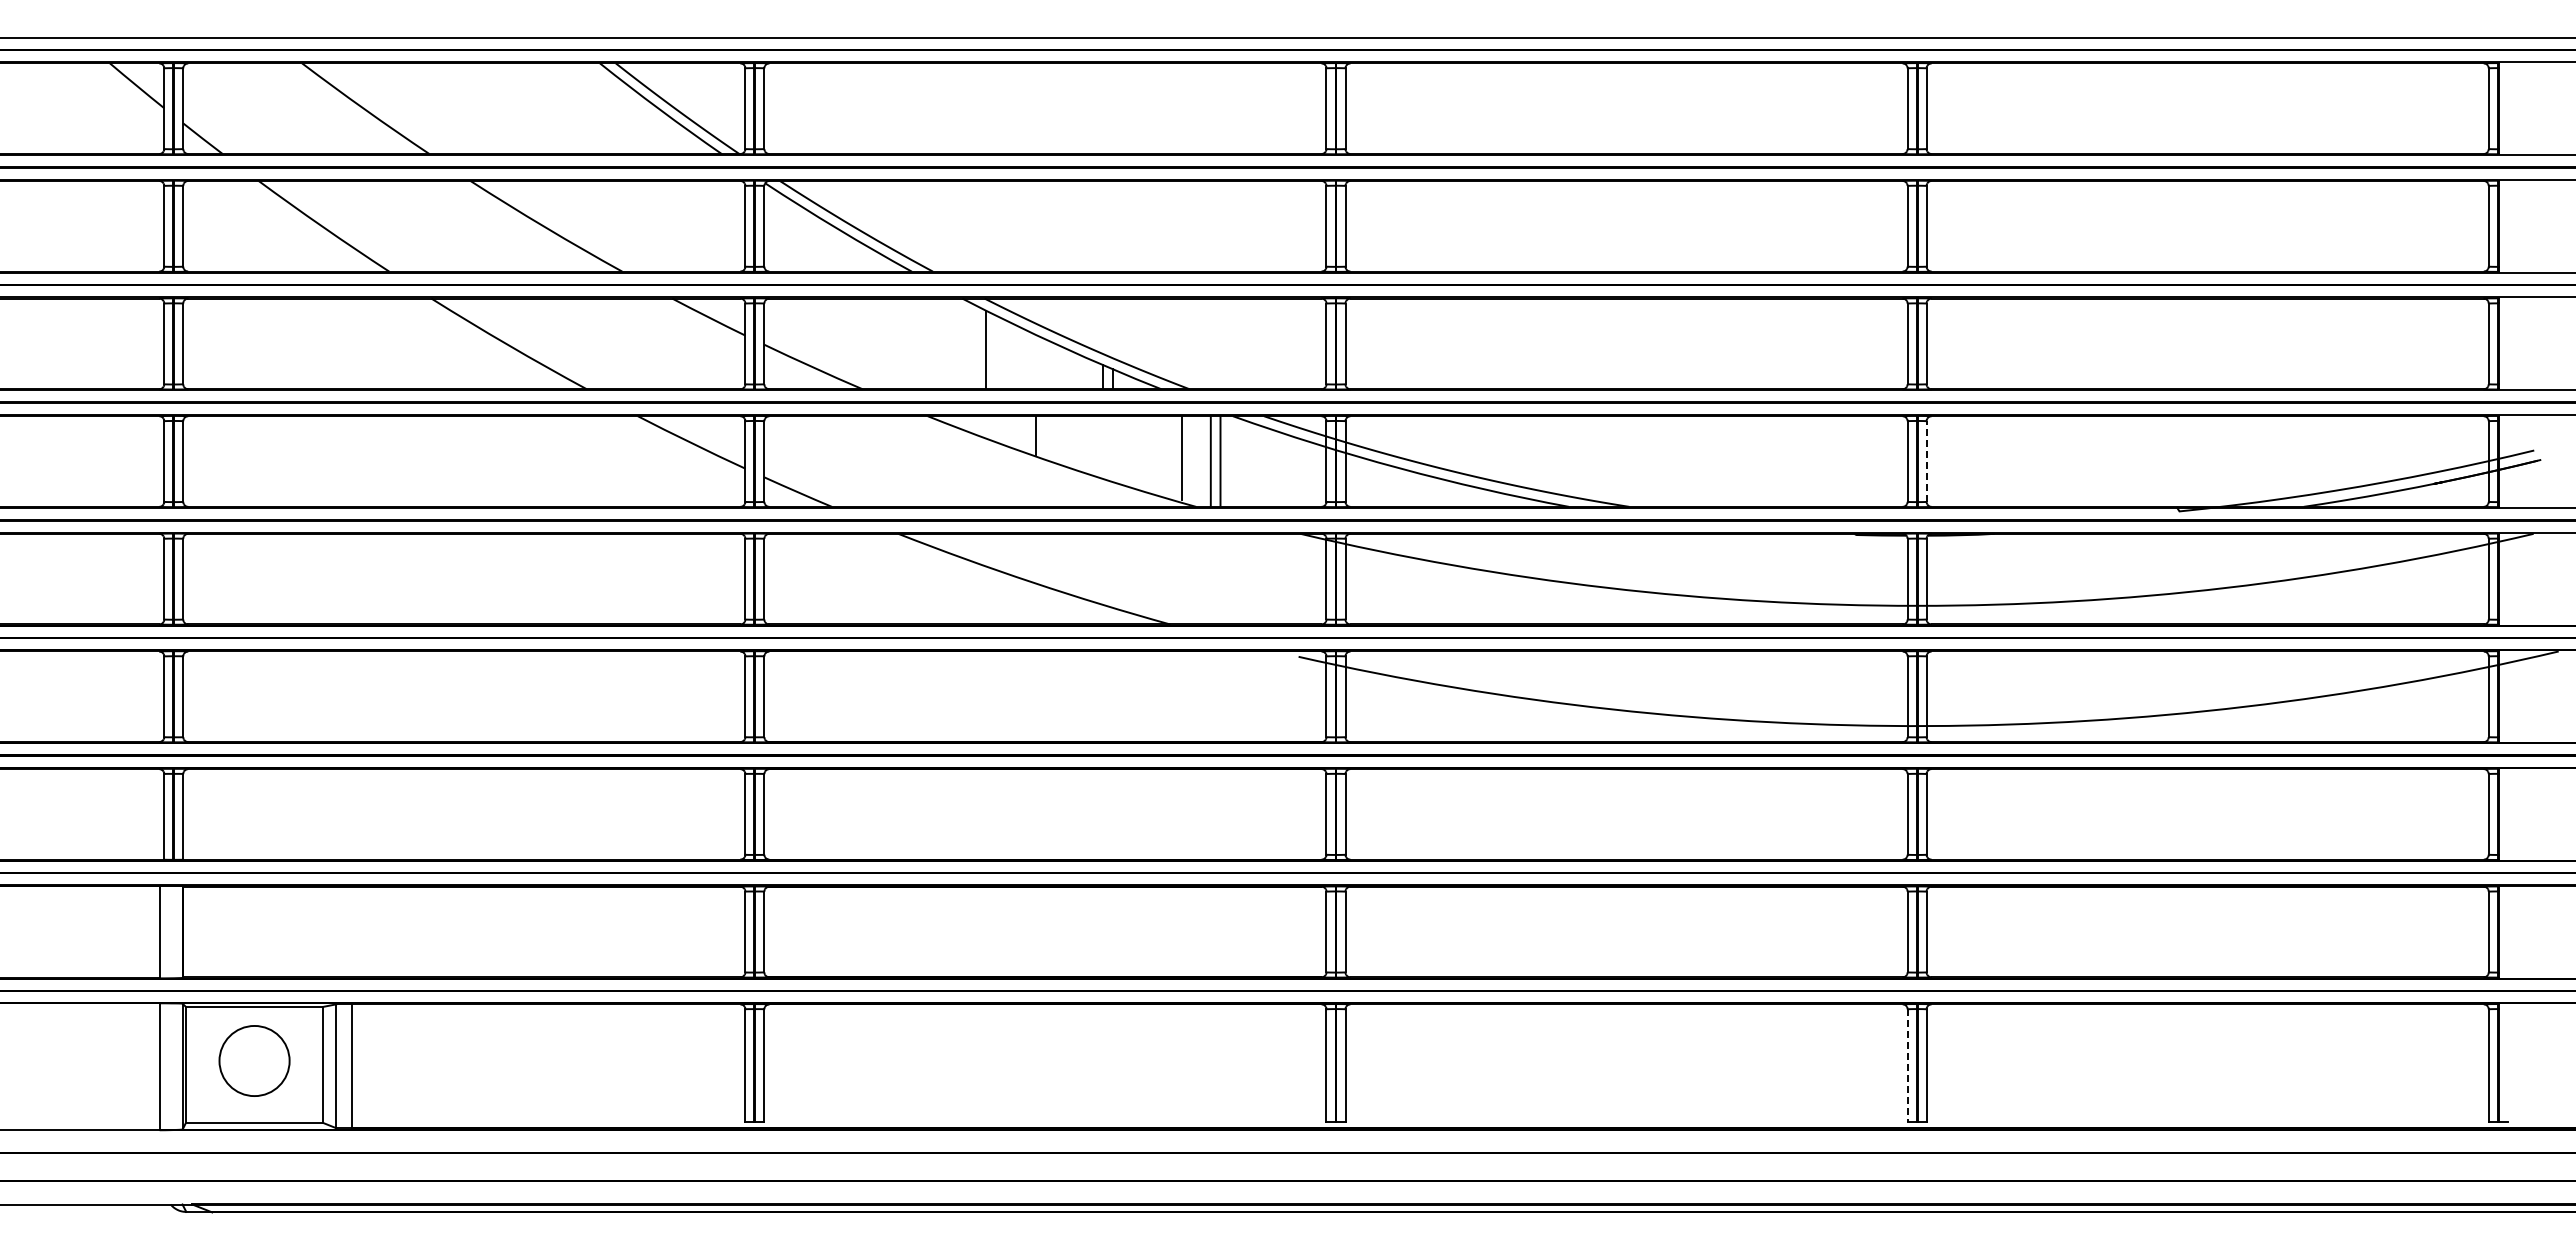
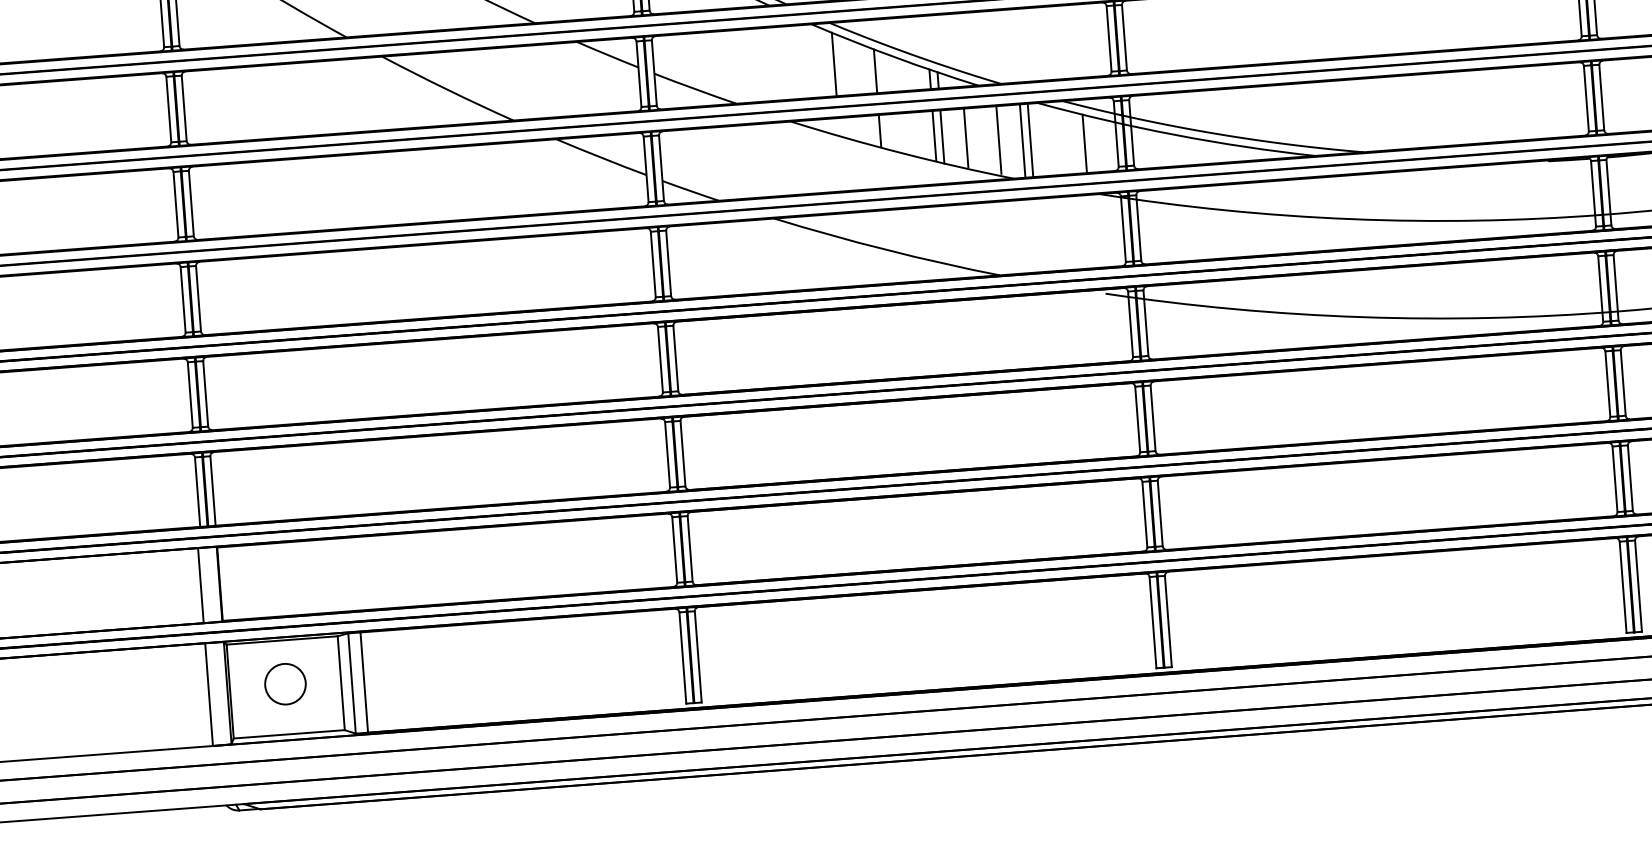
line: (1036, 362) -> (875, 71), added
line: (1102, 446) -> (934, 135), added
line: (1112, 449) -> (942, 137), added
line: (1141, 452) -> (966, 137), added
line: (1926, 461) -> (1601, 97), dashed -> solid
line: (1286, 470) -> (1084, 143), added
circle: (254, 1060) -> (285, 683), size x0.71
line: (1907, 1066) -> (1623, 588), dashed -> solid

